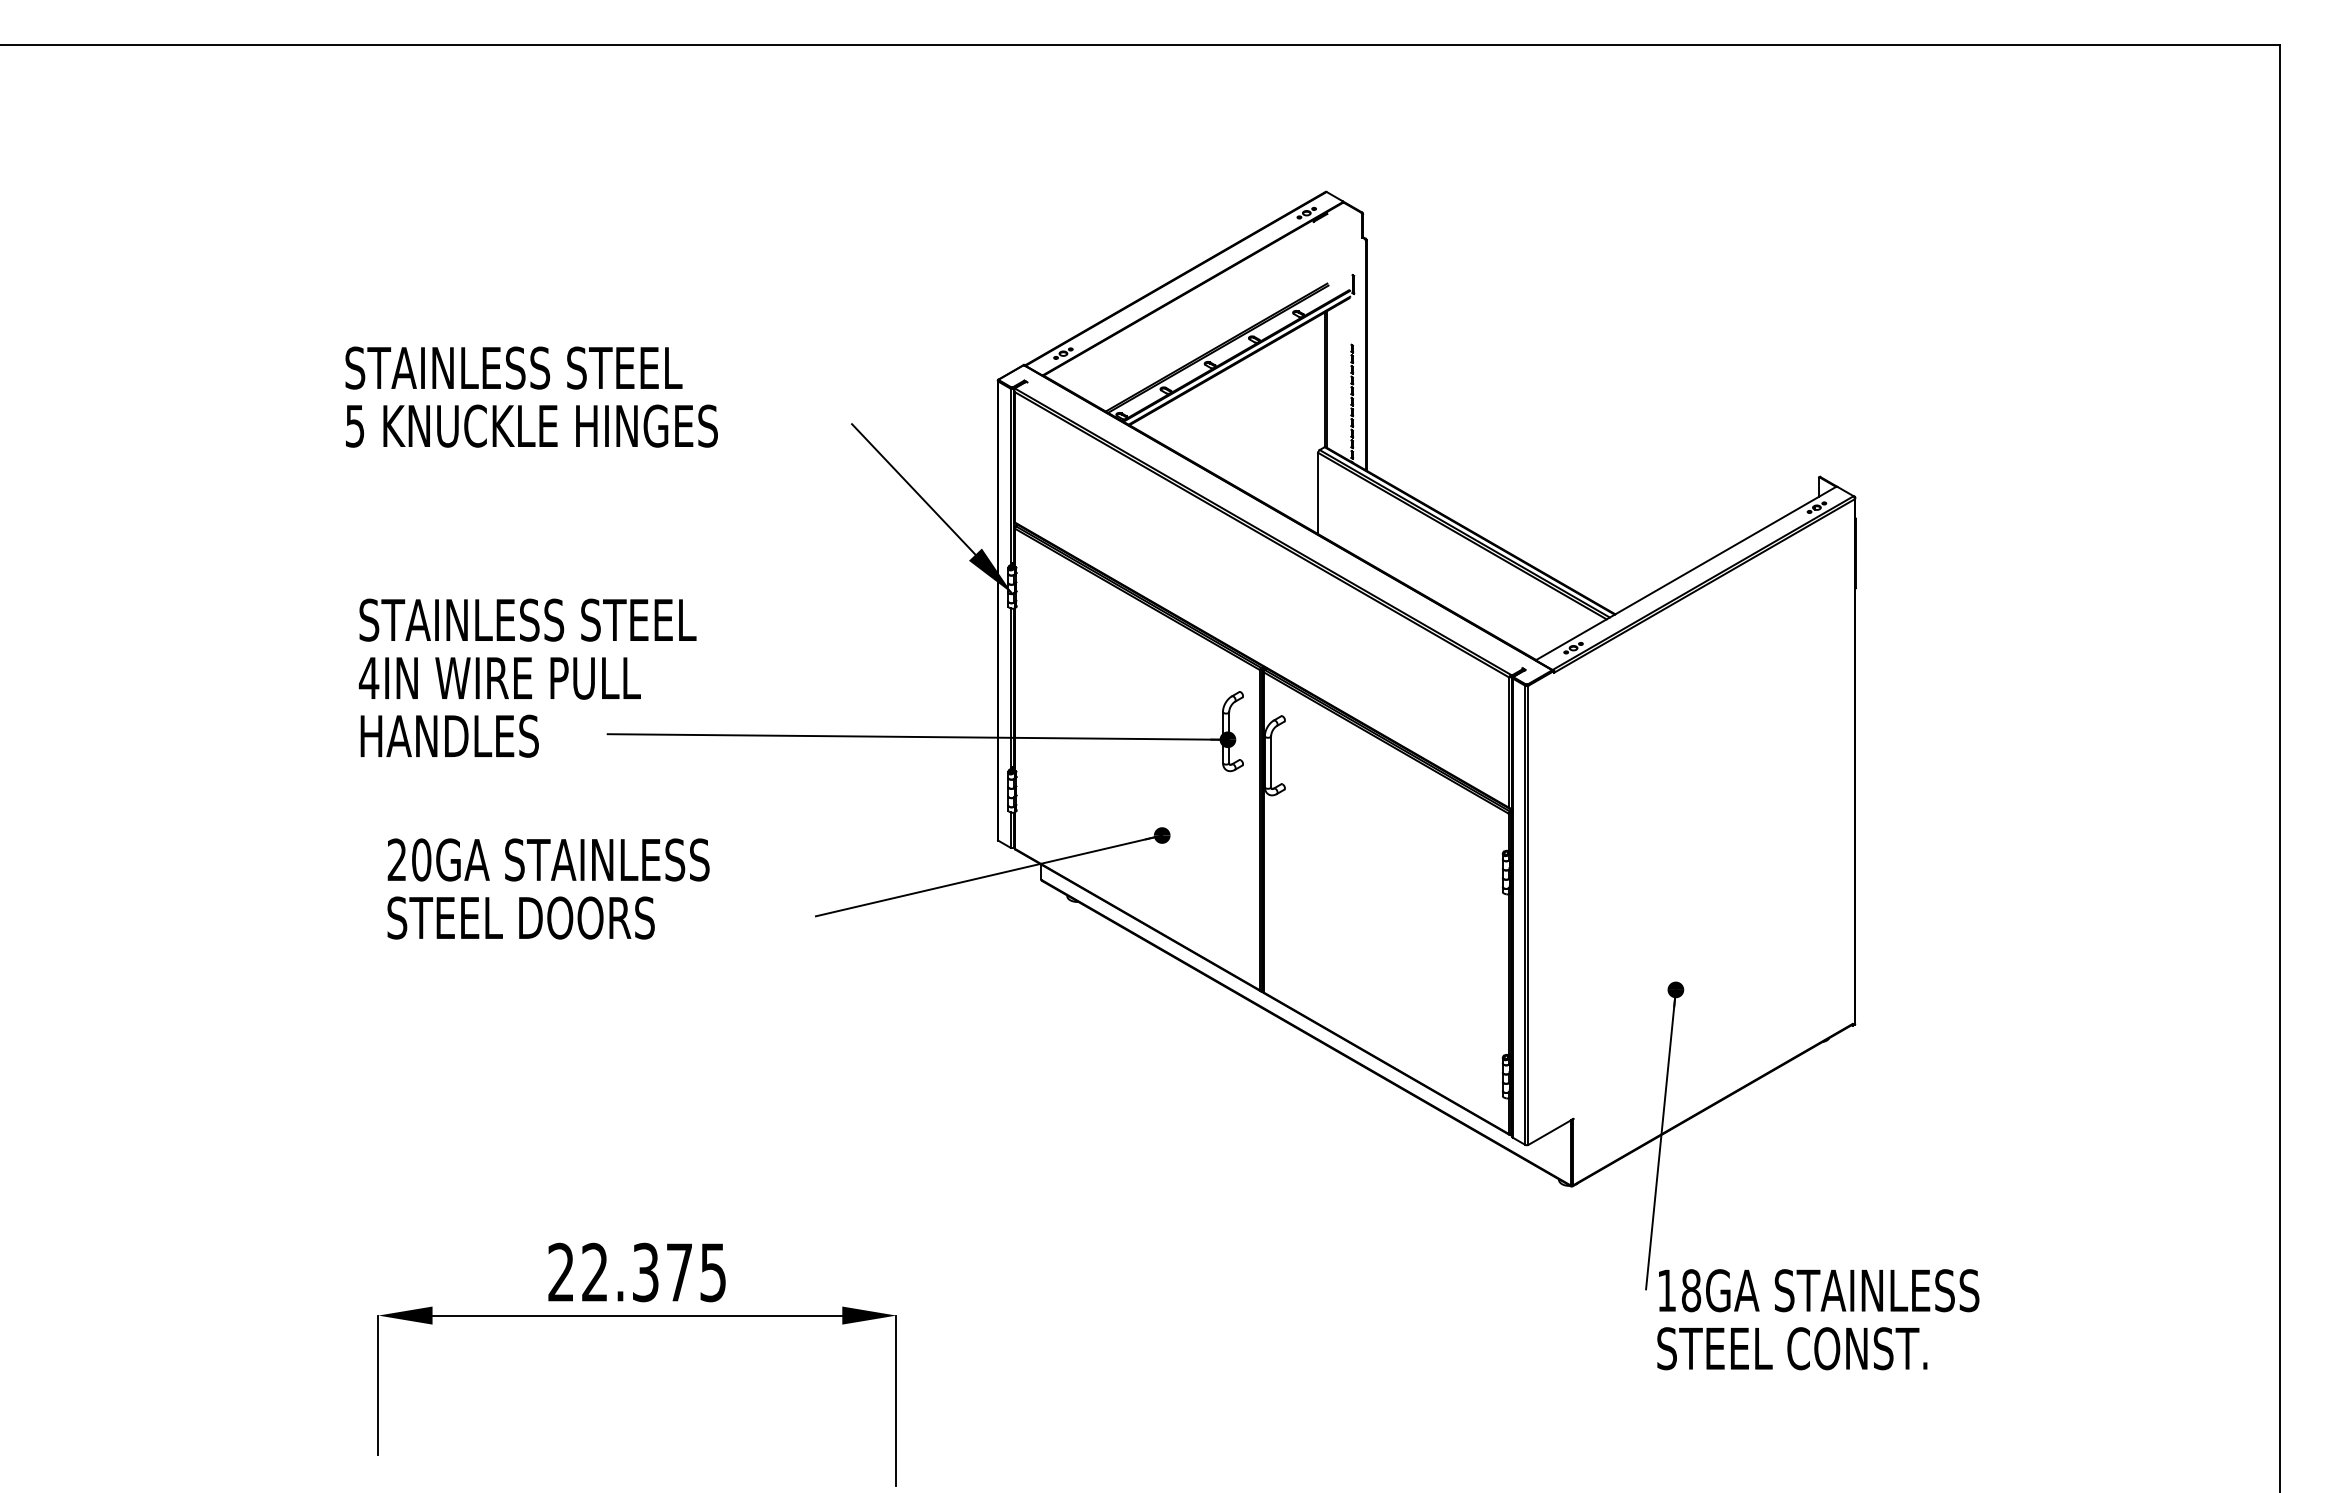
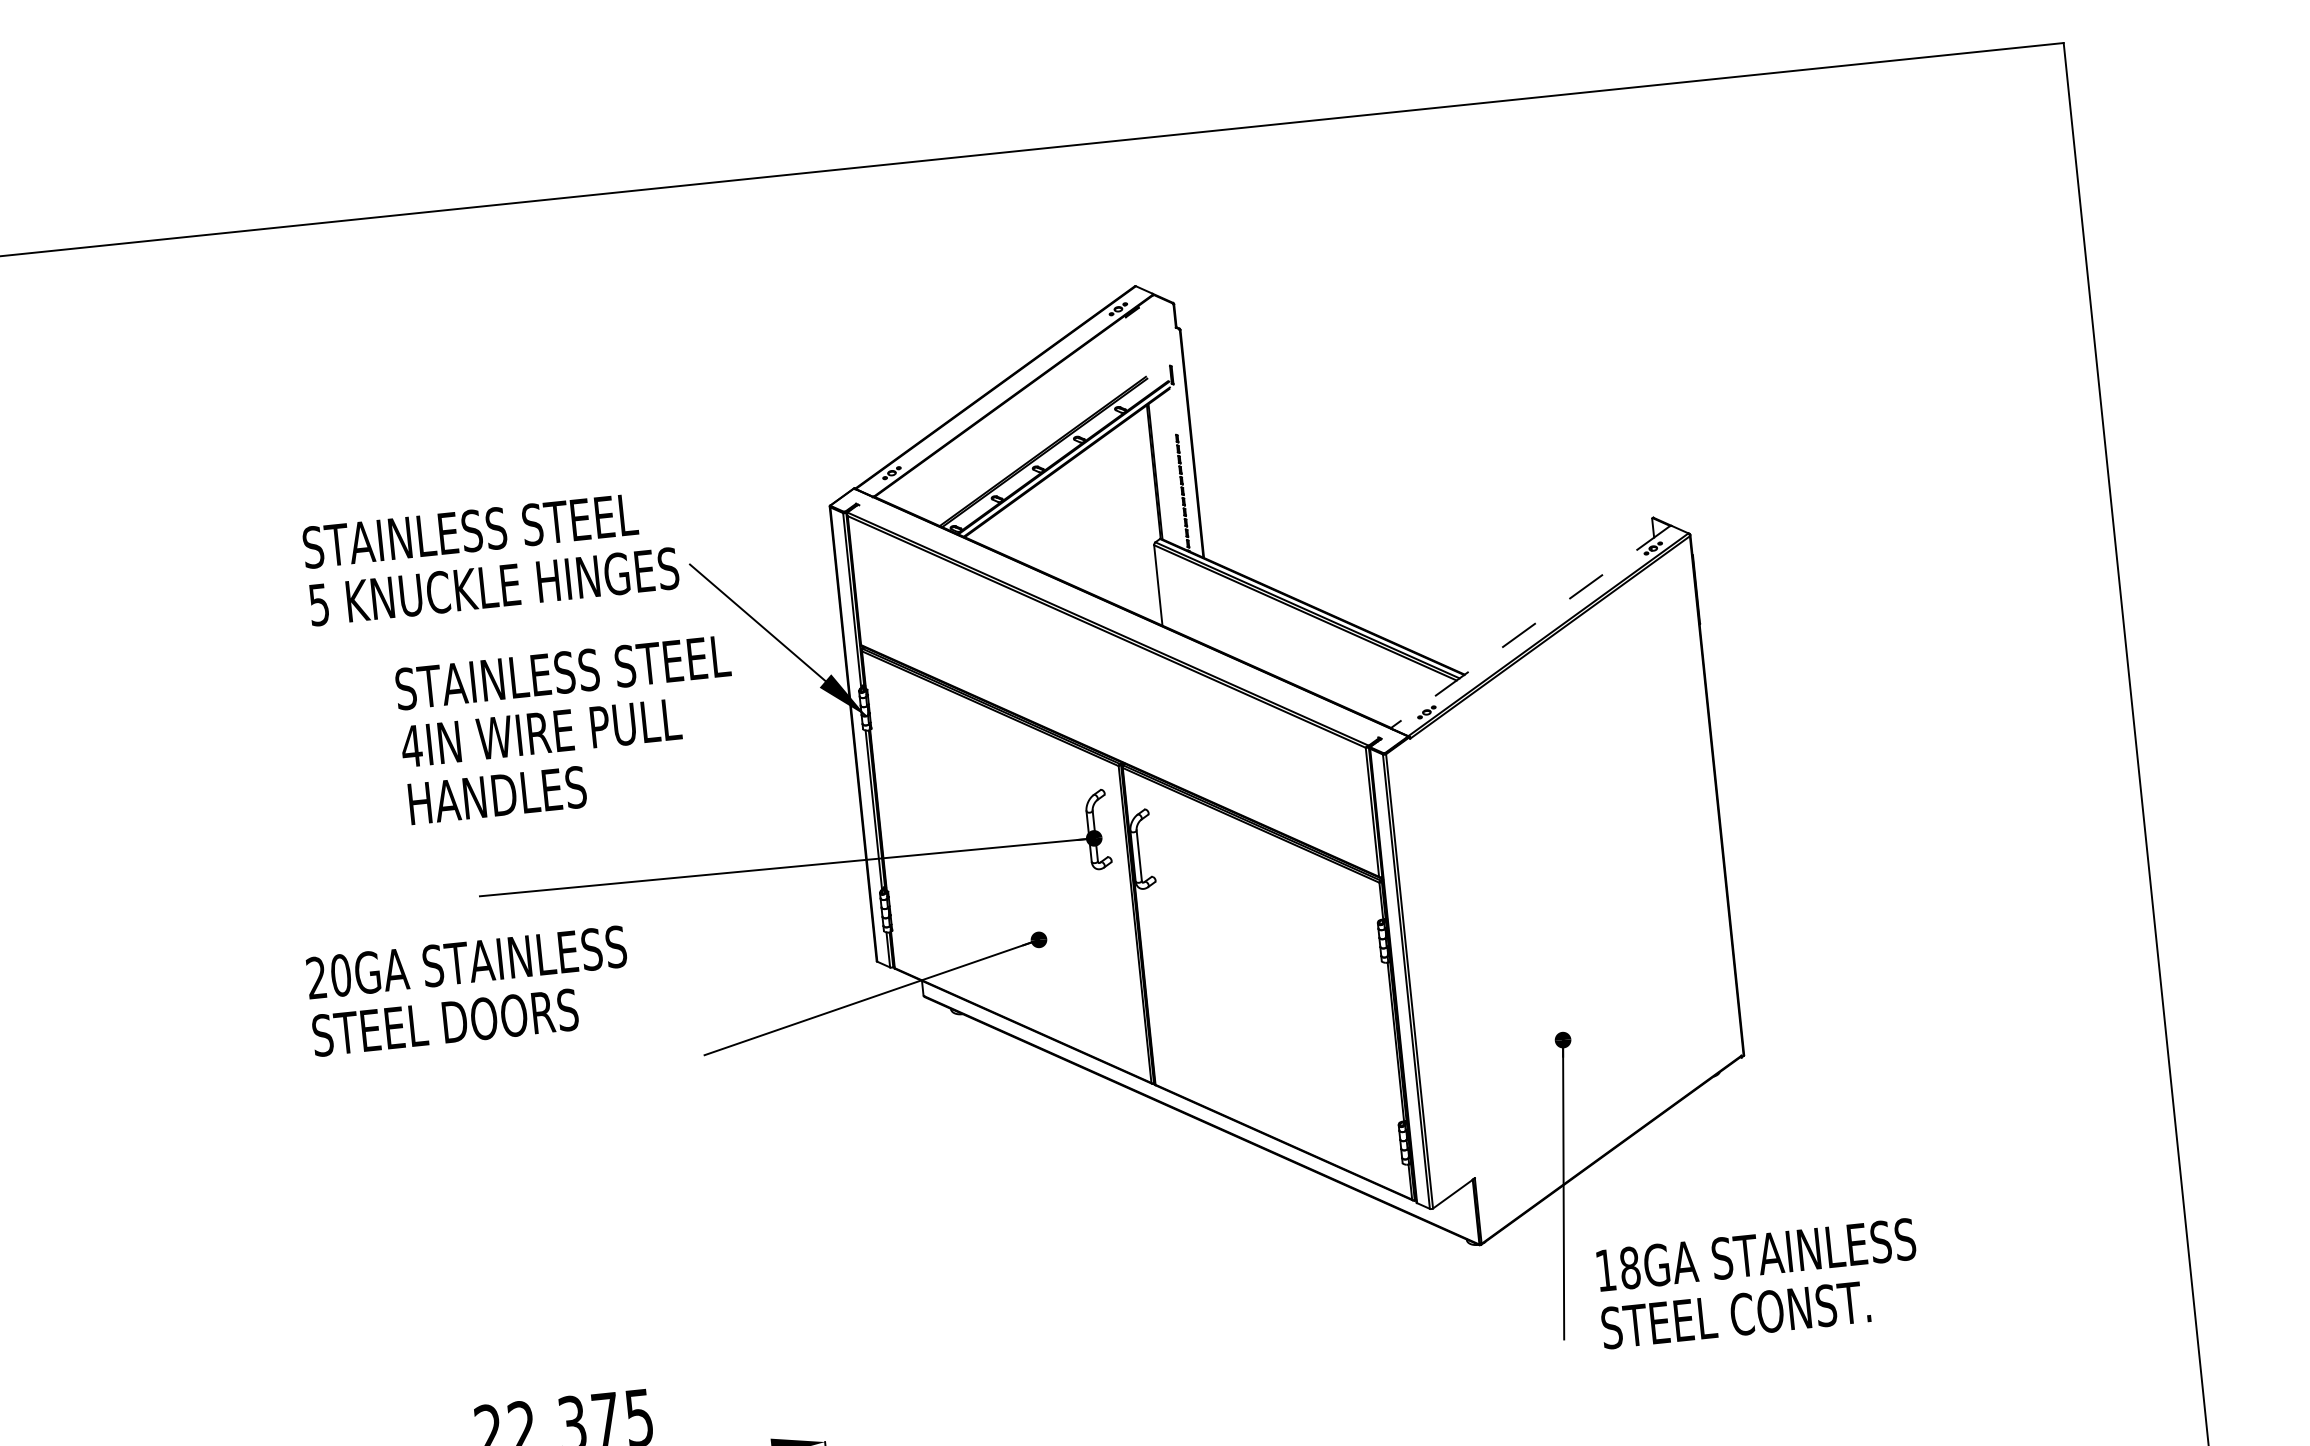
text: (531, 396) -> (490, 557), moved
line: (1686, 573) -> (1530, 626), solid -> dashed
text: (527, 677) -> (568, 729), moved
text: (548, 888) -> (469, 990), moved
text: (1818, 1319) -> (1758, 1283), moved

